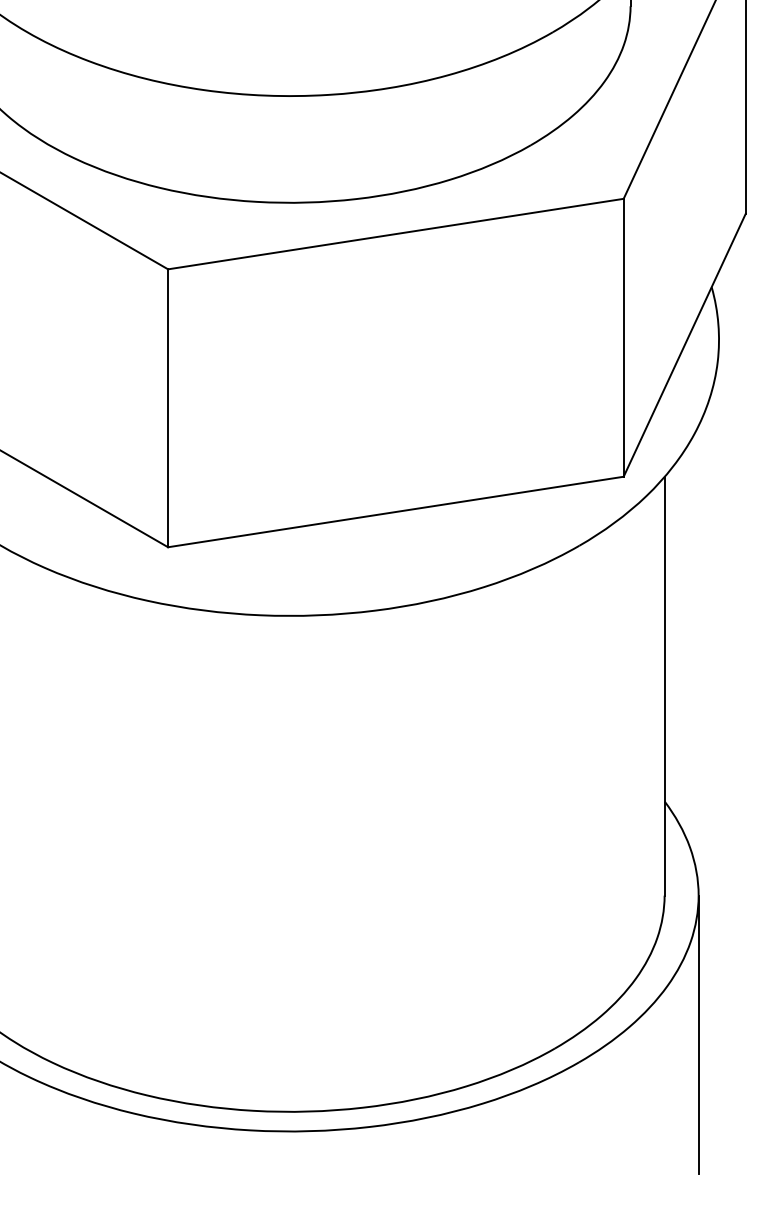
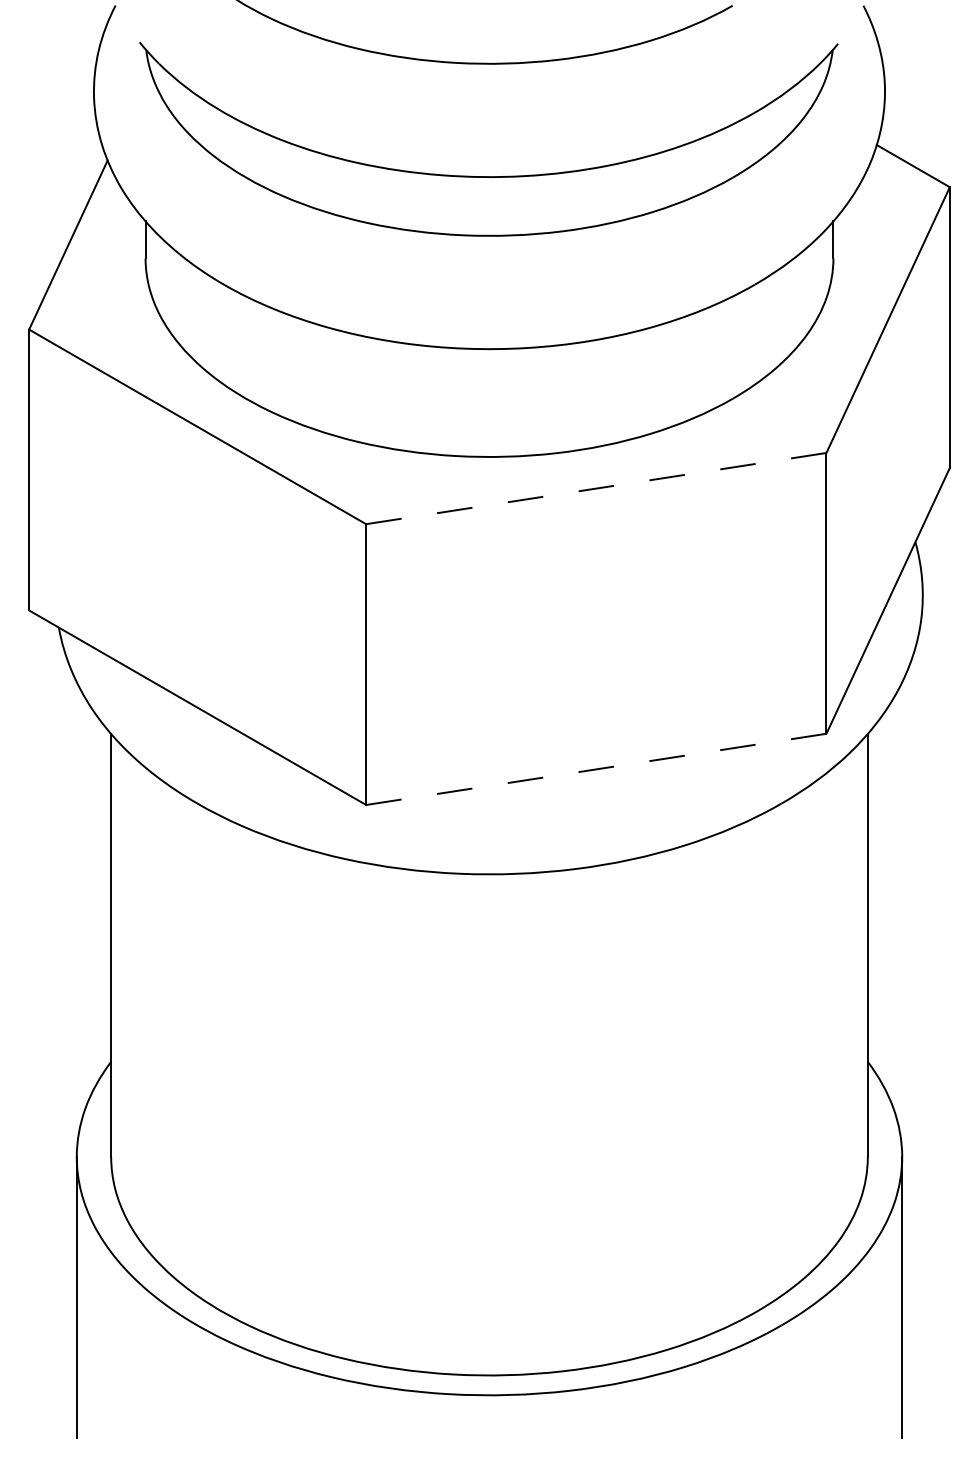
line: (396, 234) -> (596, 488), solid -> dashed
line: (396, 512) -> (596, 769), solid -> dashed

